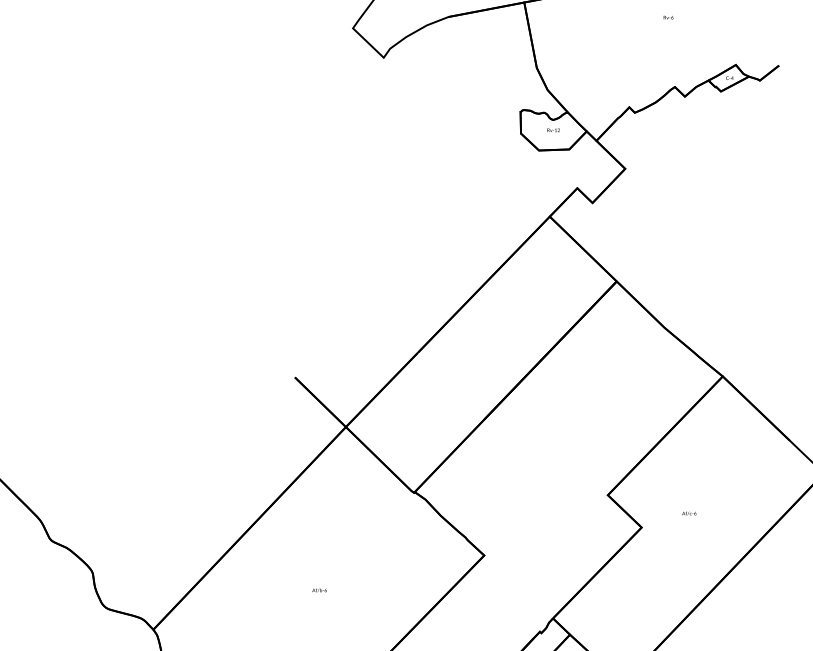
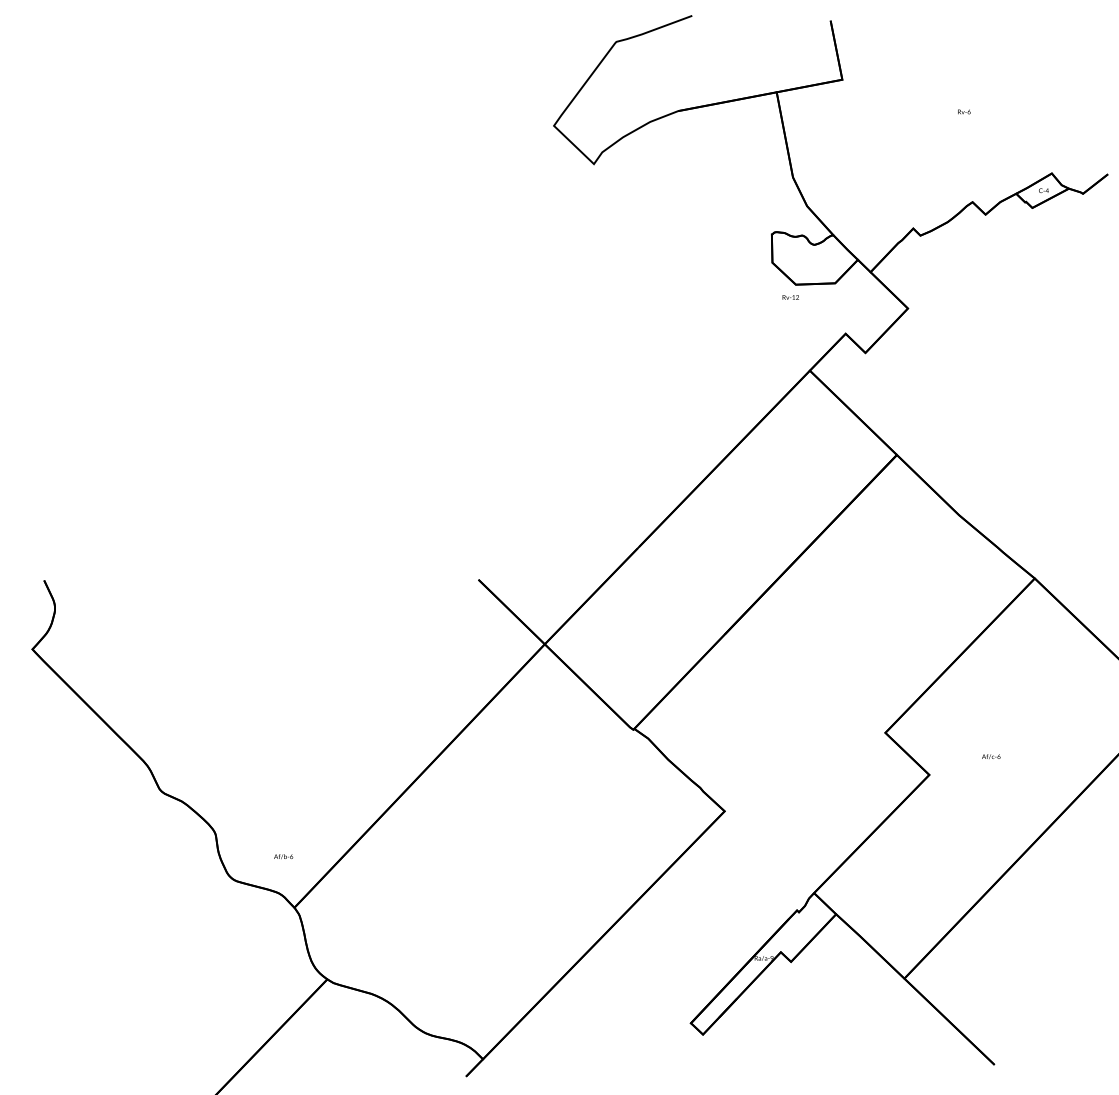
text: (553, 130) -> (790, 297), moved
text: (319, 590) -> (283, 856), moved

